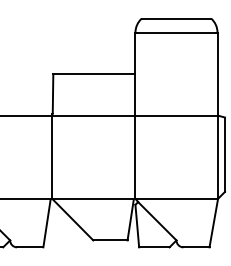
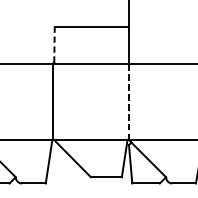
line: (53, 93) -> (54, 44), solid -> dashed
line: (134, 157) -> (128, 102), solid -> dashed

